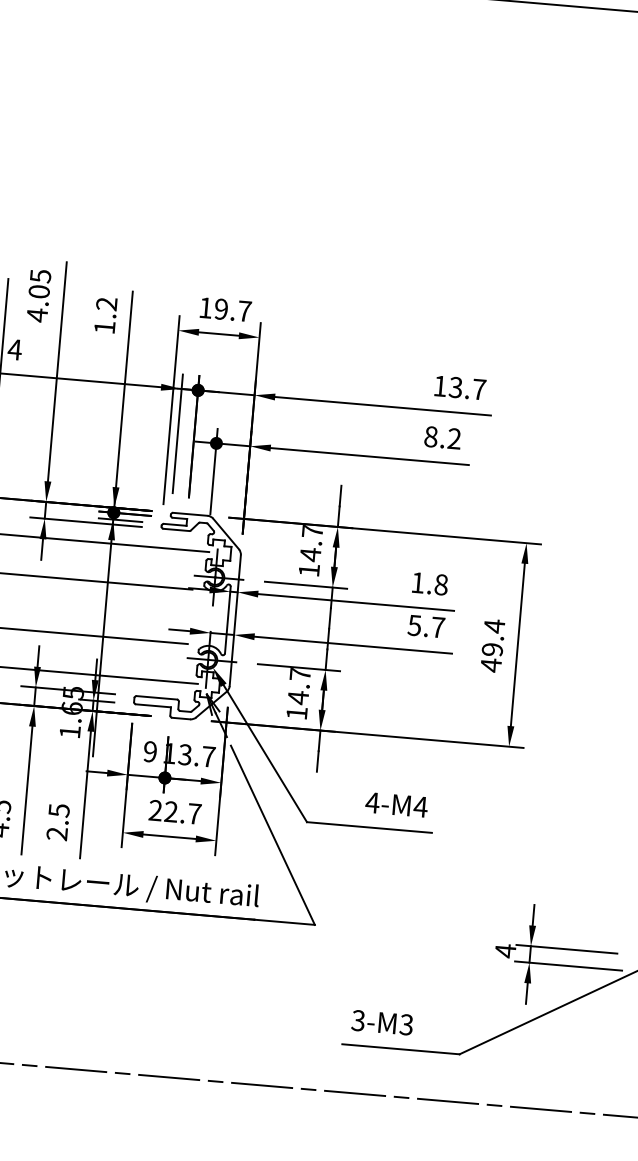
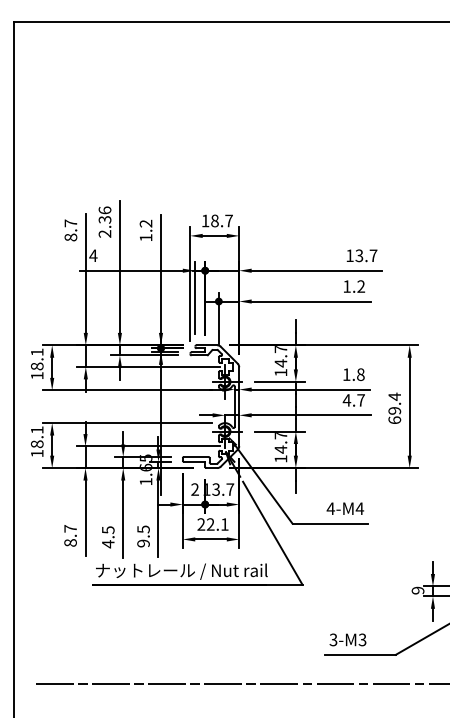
text: (38, 296) -> (104, 222), 4.05 -> 2.36
text: (220, 308) -> (214, 220), 19.7 -> 18.7
text: (430, 436) -> (346, 286), 8.2 -> 1.2
text: (413, 625) -> (346, 400), 5.7 -> 4.7
text: (490, 665) -> (394, 420), 49.4 -> 69.4
text: (149, 751) -> (194, 489), 9 -> 2
text: (194, 813) -> (224, 524), 22.7 -> 22.1
text: (57, 833) -> (143, 543), 2.5 -> 9.5
text: (504, 950) -> (417, 590), 4 -> 9

